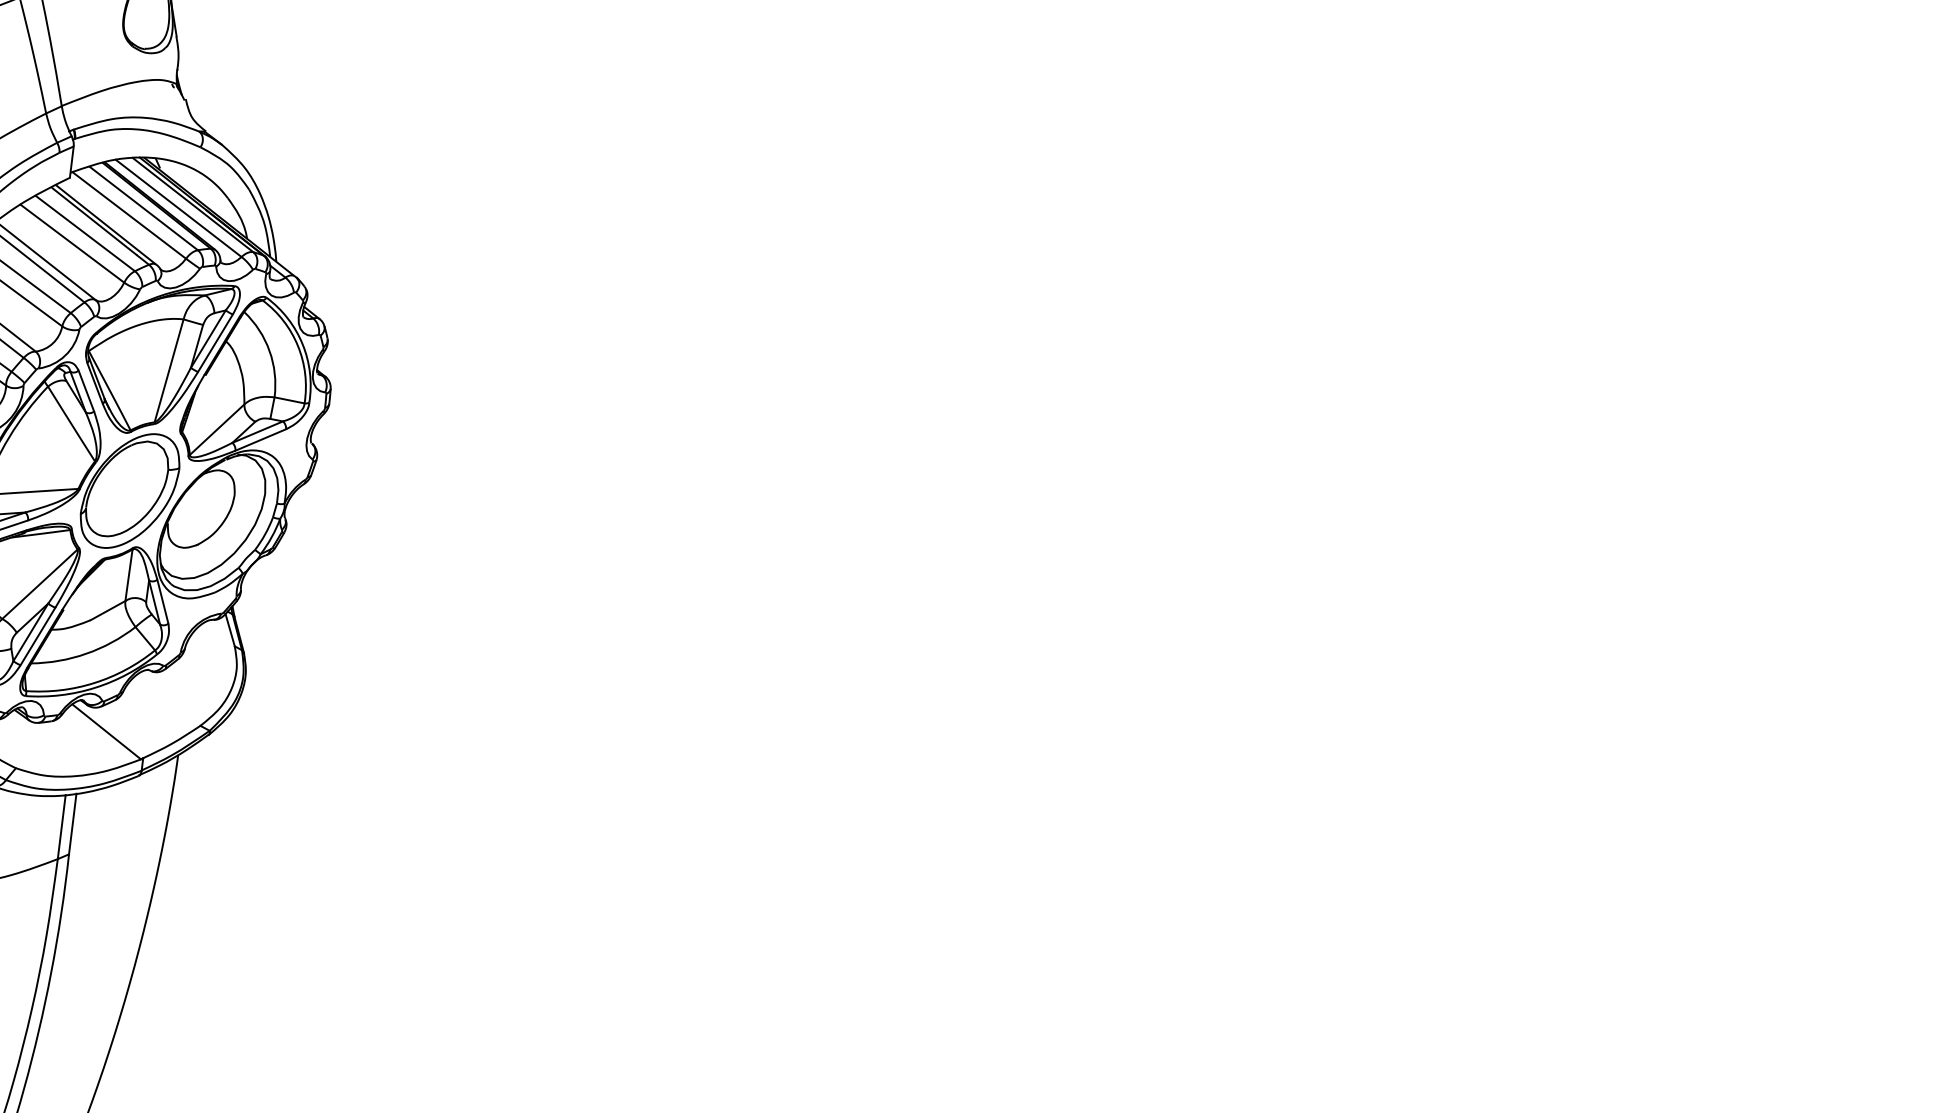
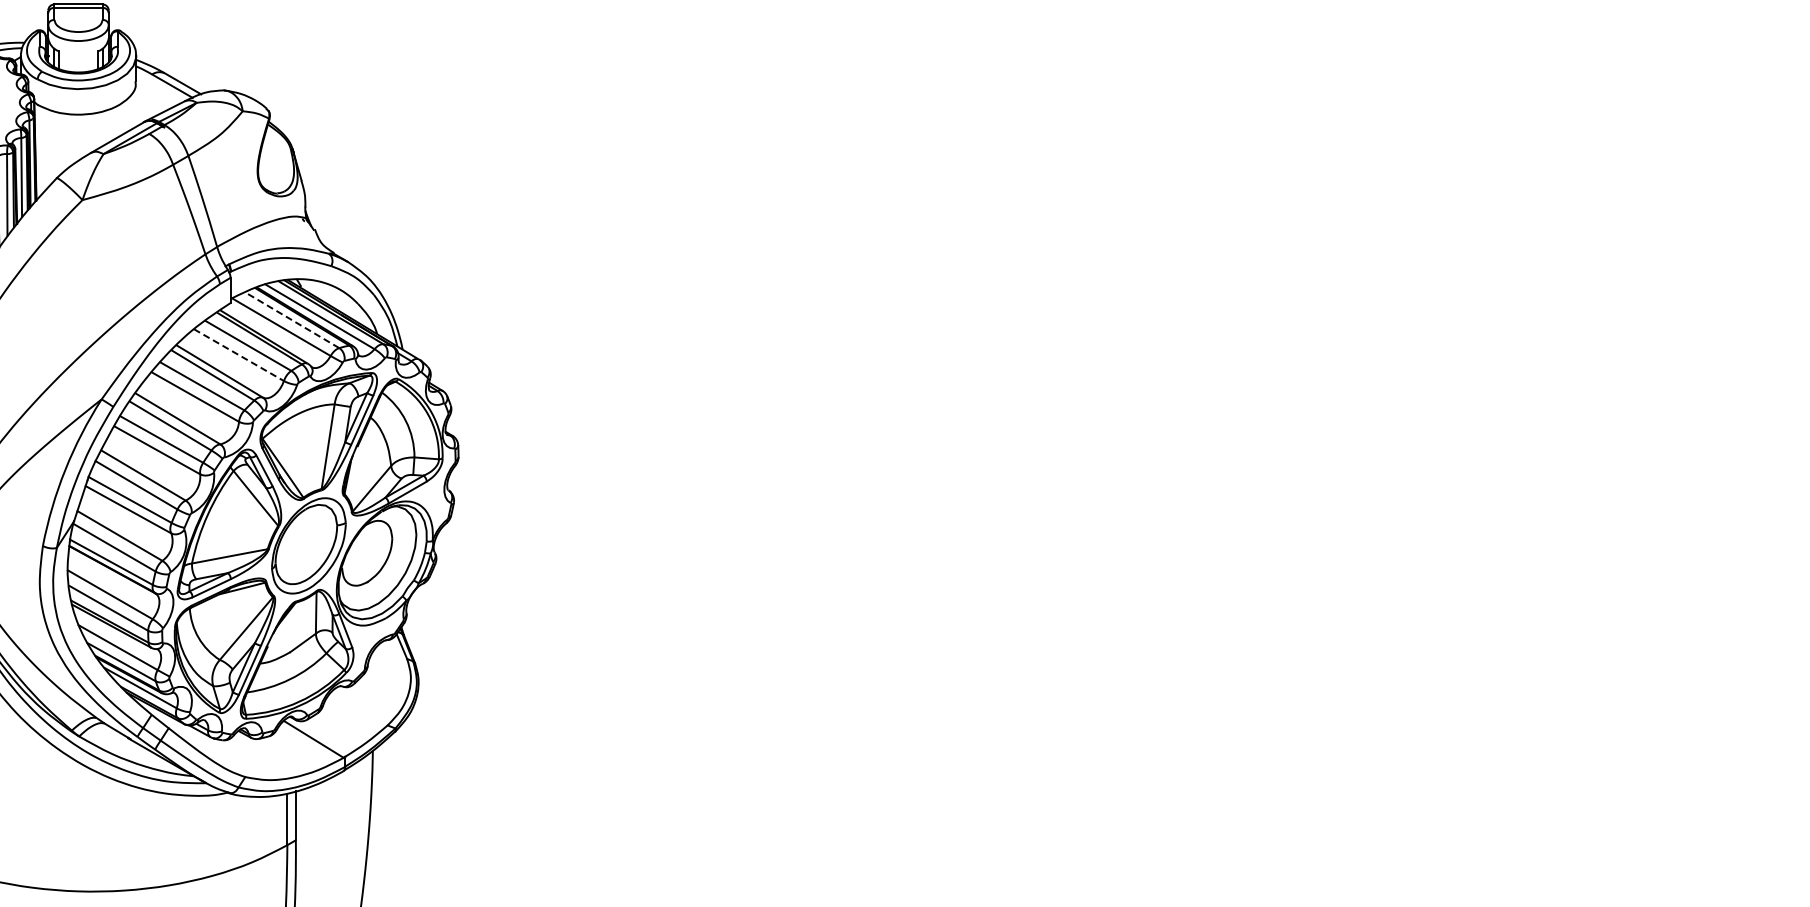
line: (144, 208) -> (292, 320), solid -> dashed
line: (71, 244) -> (238, 355), solid -> dashed

